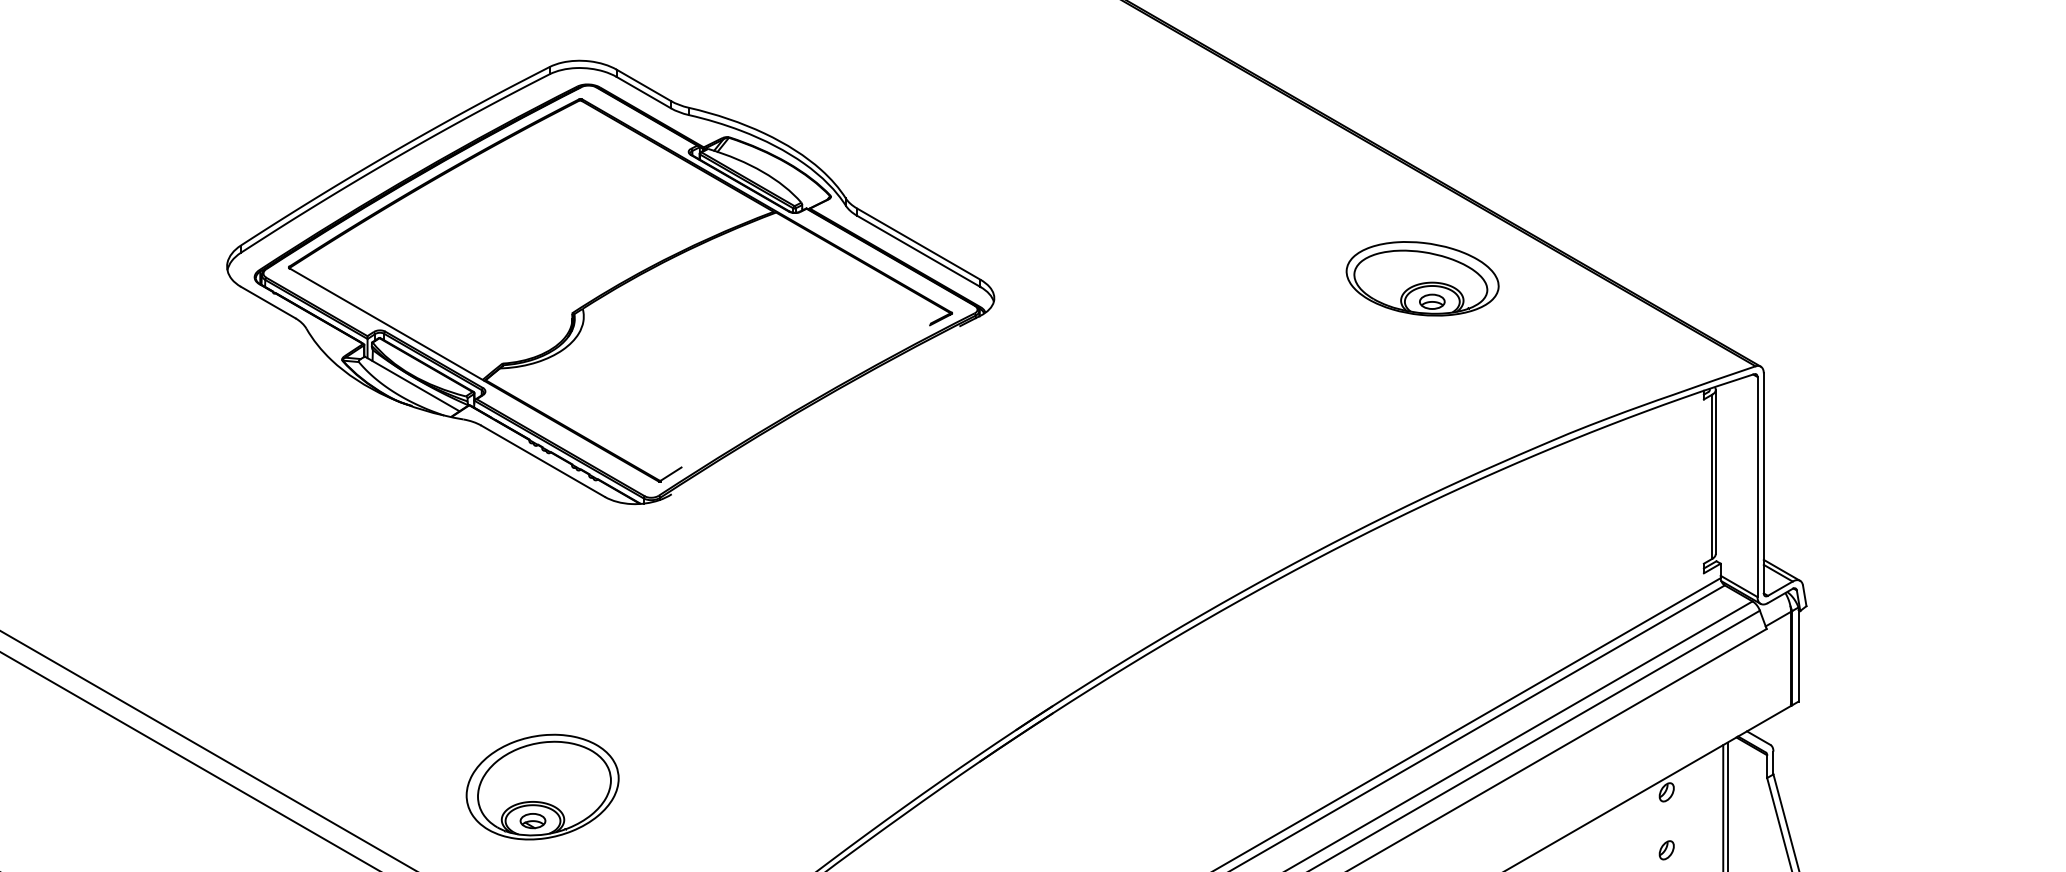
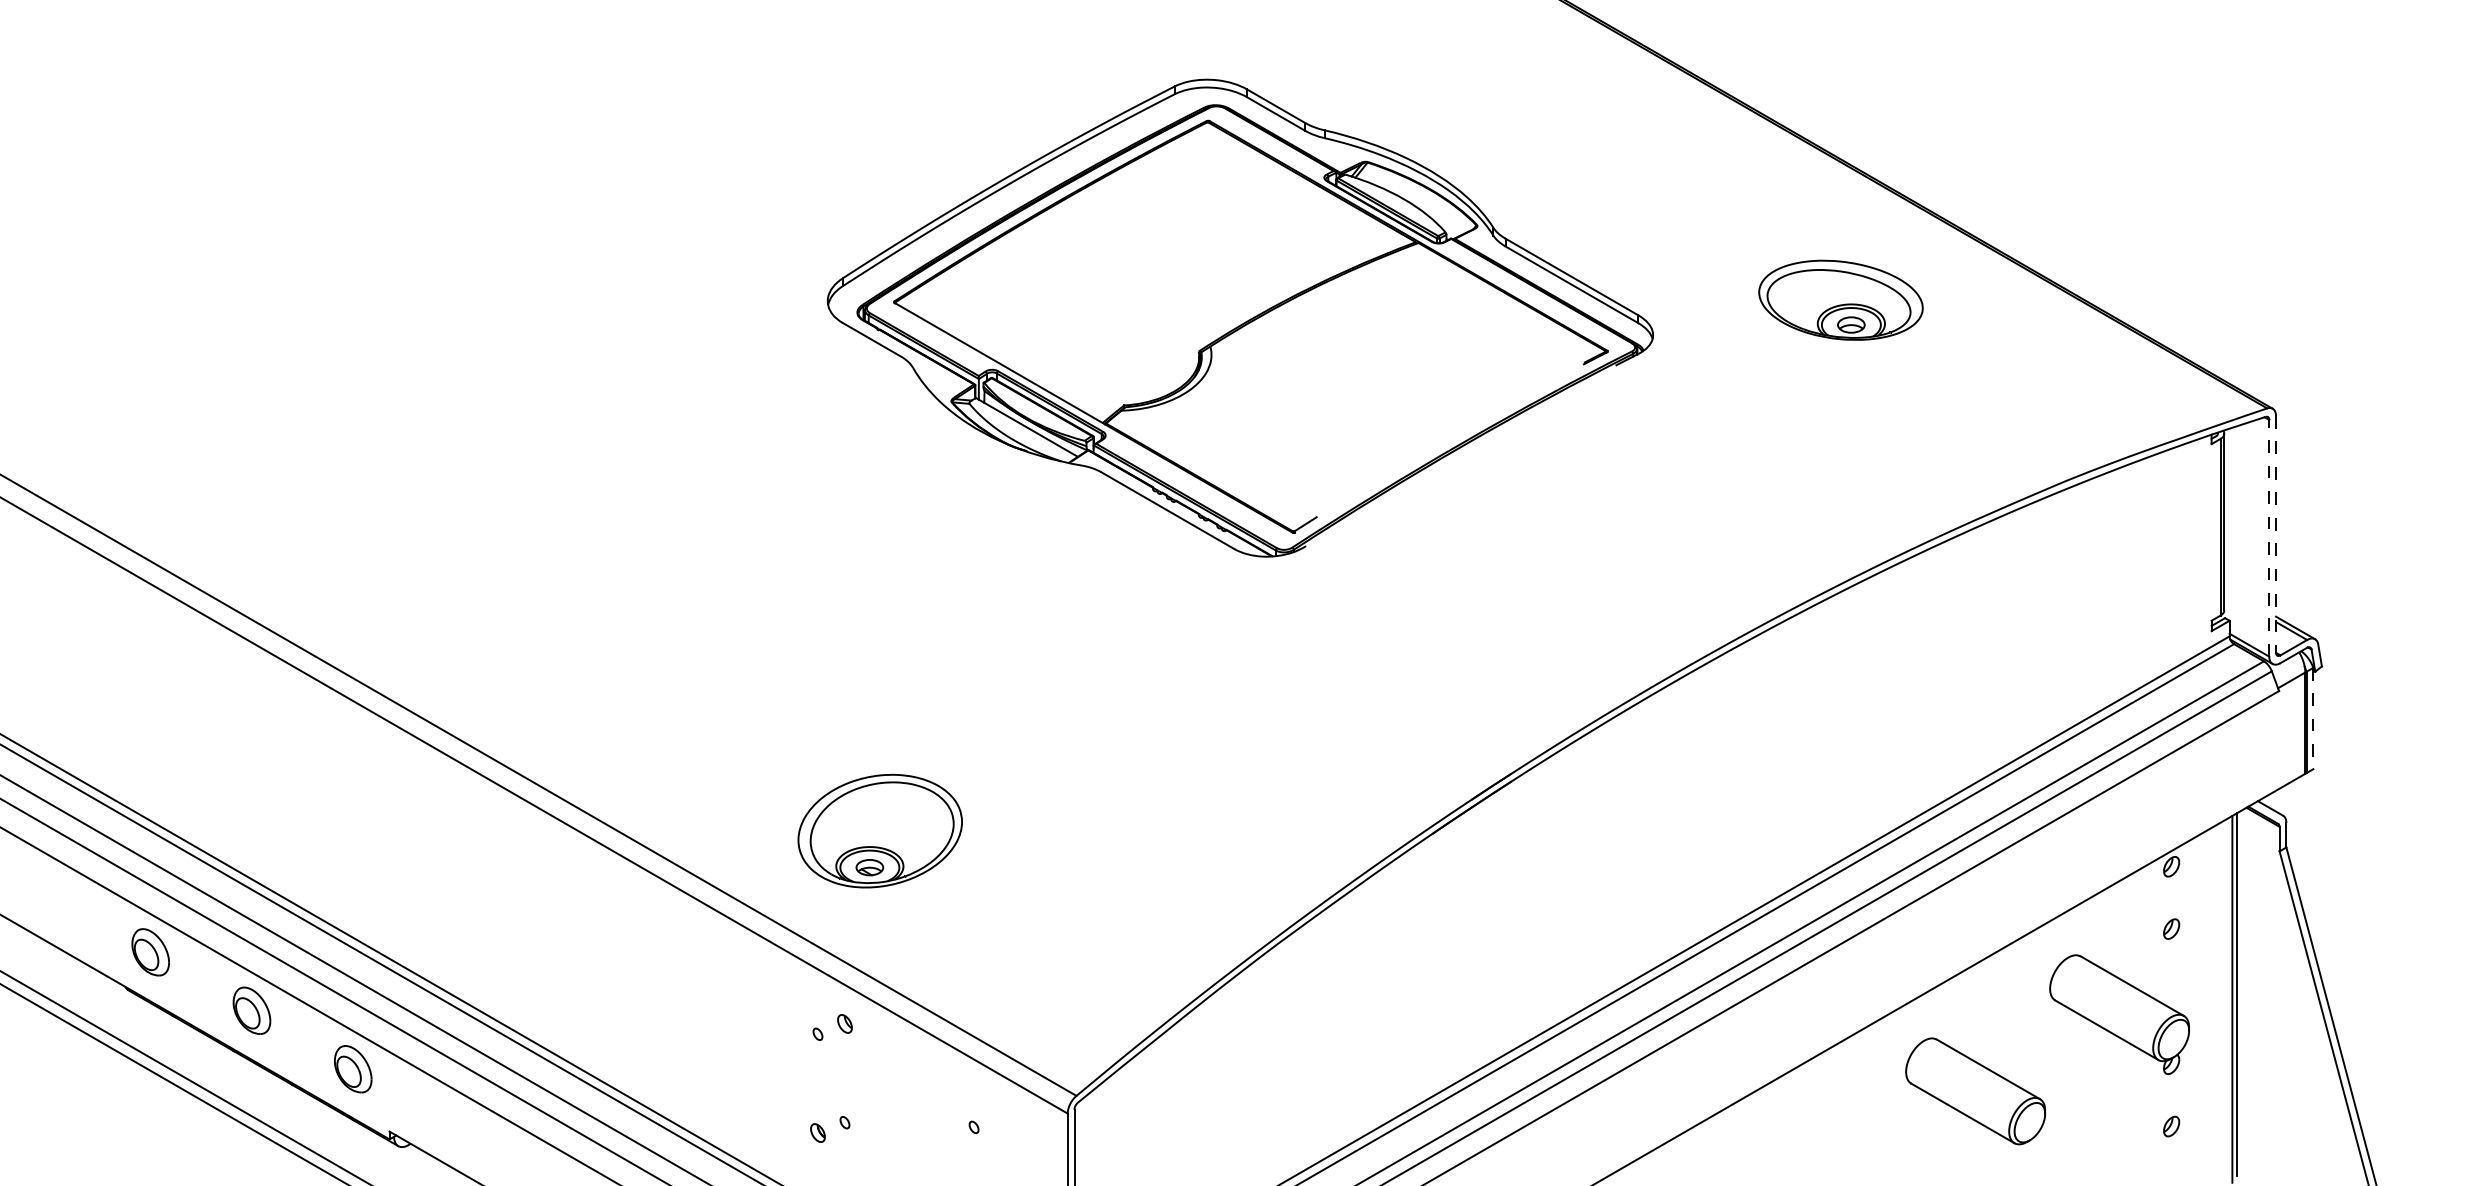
part: (1422, 278) -> (1840, 299), moved
part: (609, 281) -> (1239, 317), moved
line: (1764, 483) -> (2276, 534), solid -> dashed
line: (1757, 486) -> (2269, 537), solid -> dashed
line: (1798, 654) -> (2313, 718), solid -> dashed
part: (541, 786) -> (879, 830), moved

